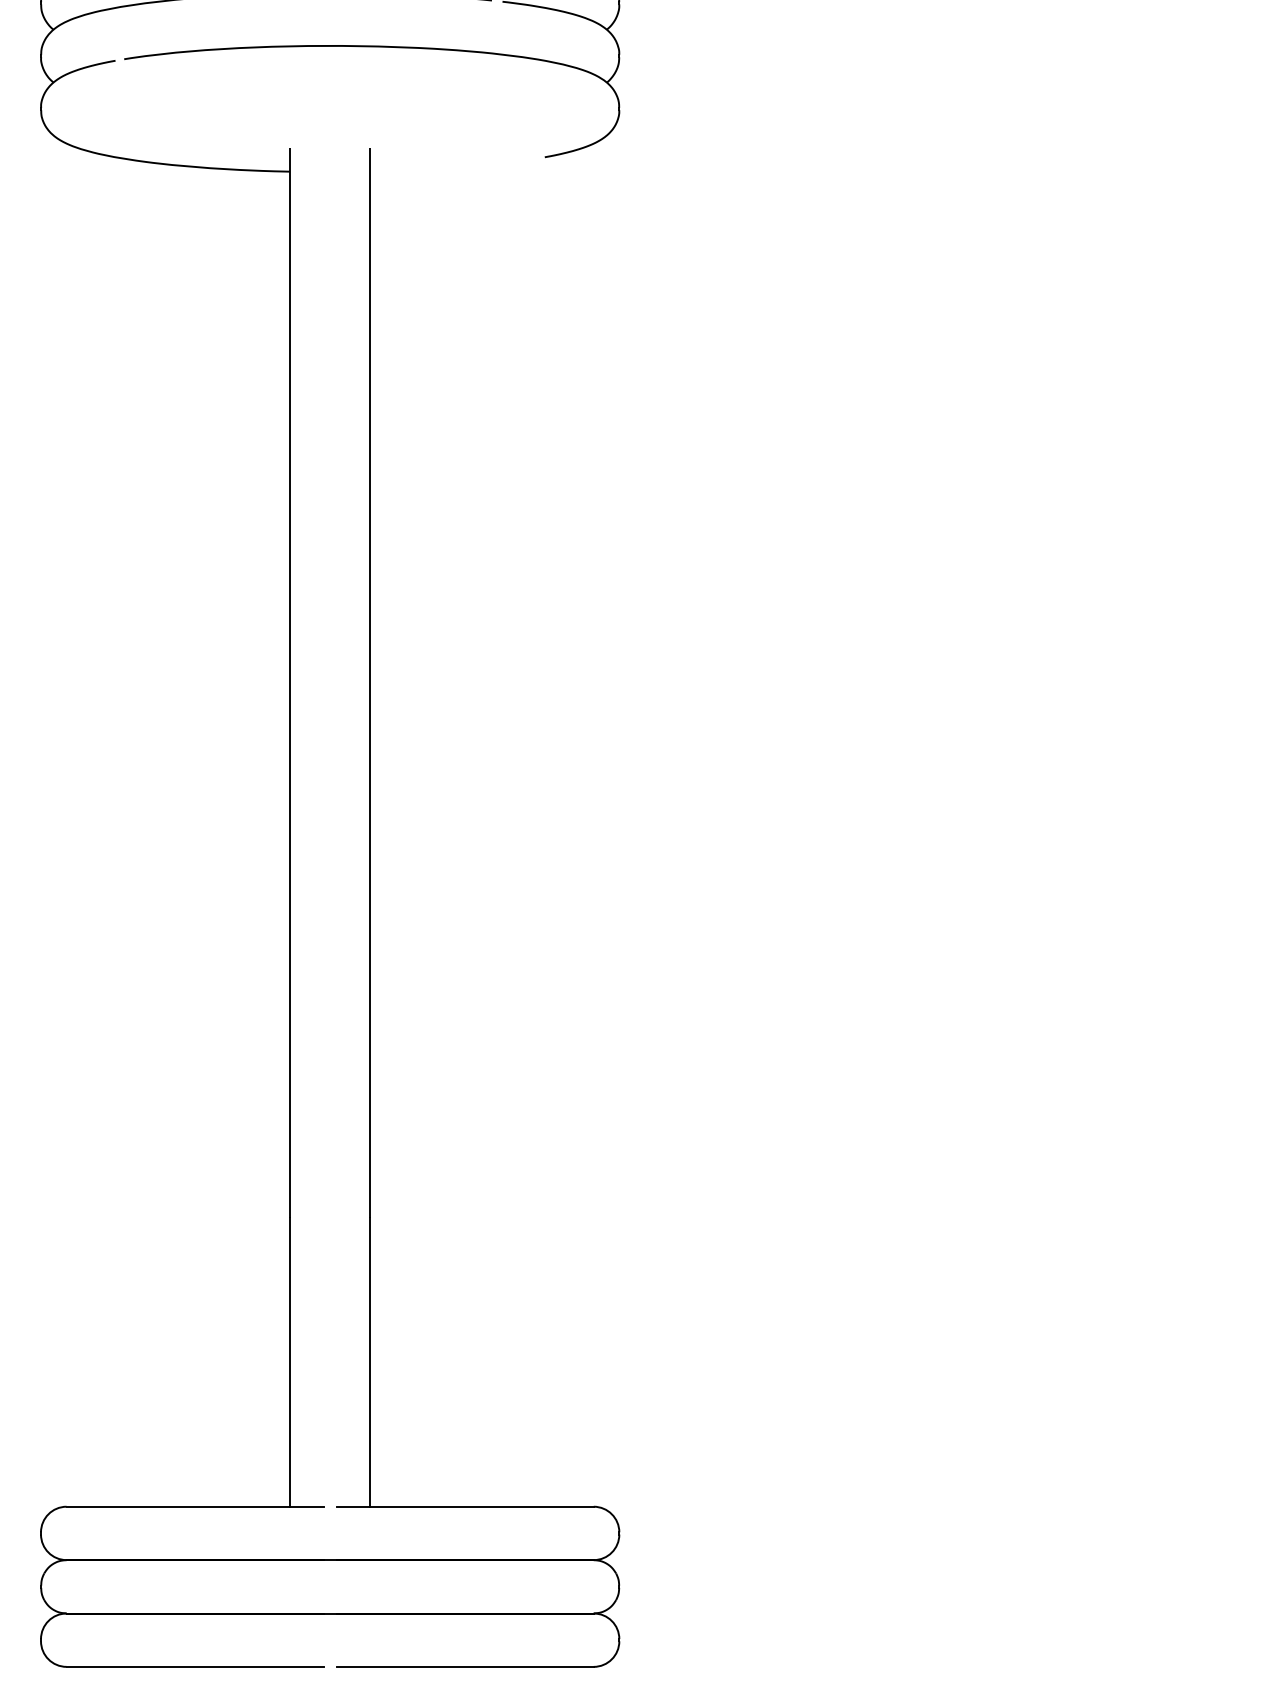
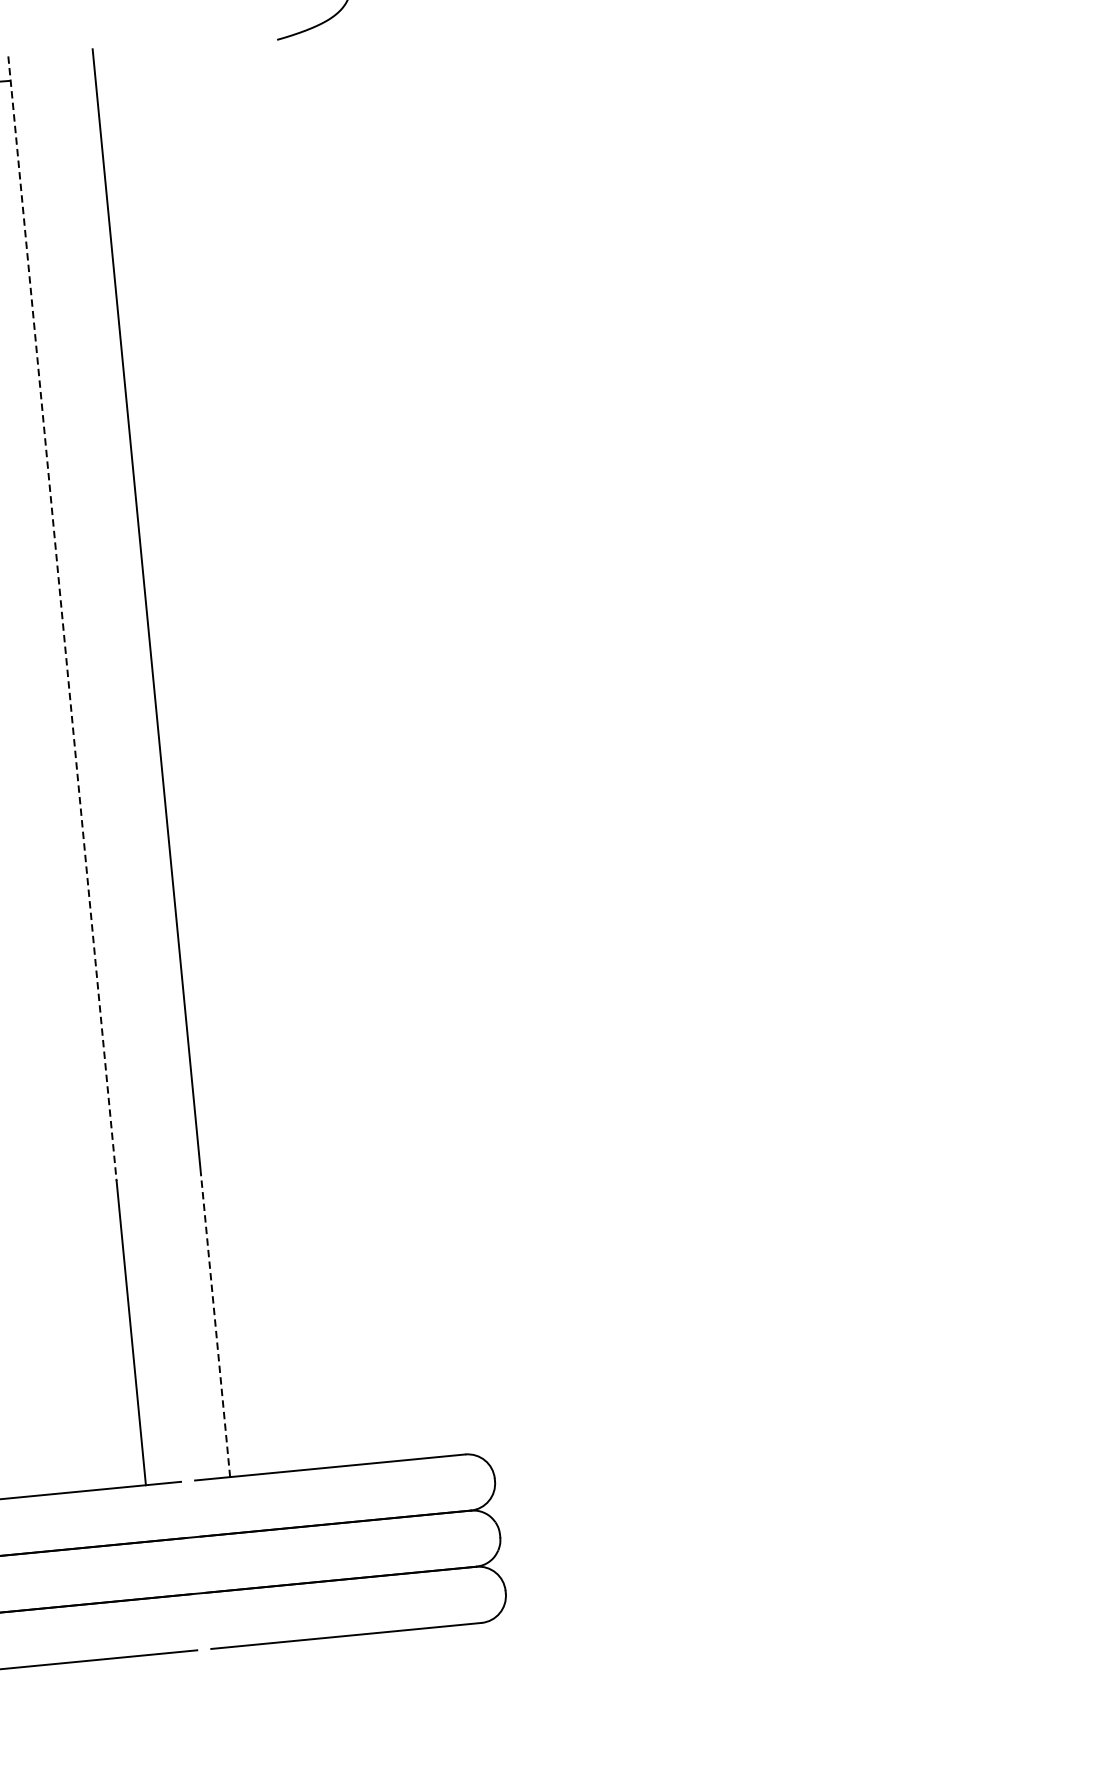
line: (290, 683) -> (62, 619), solid -> dashed
line: (370, 1362) -> (215, 1325), solid -> dashed

